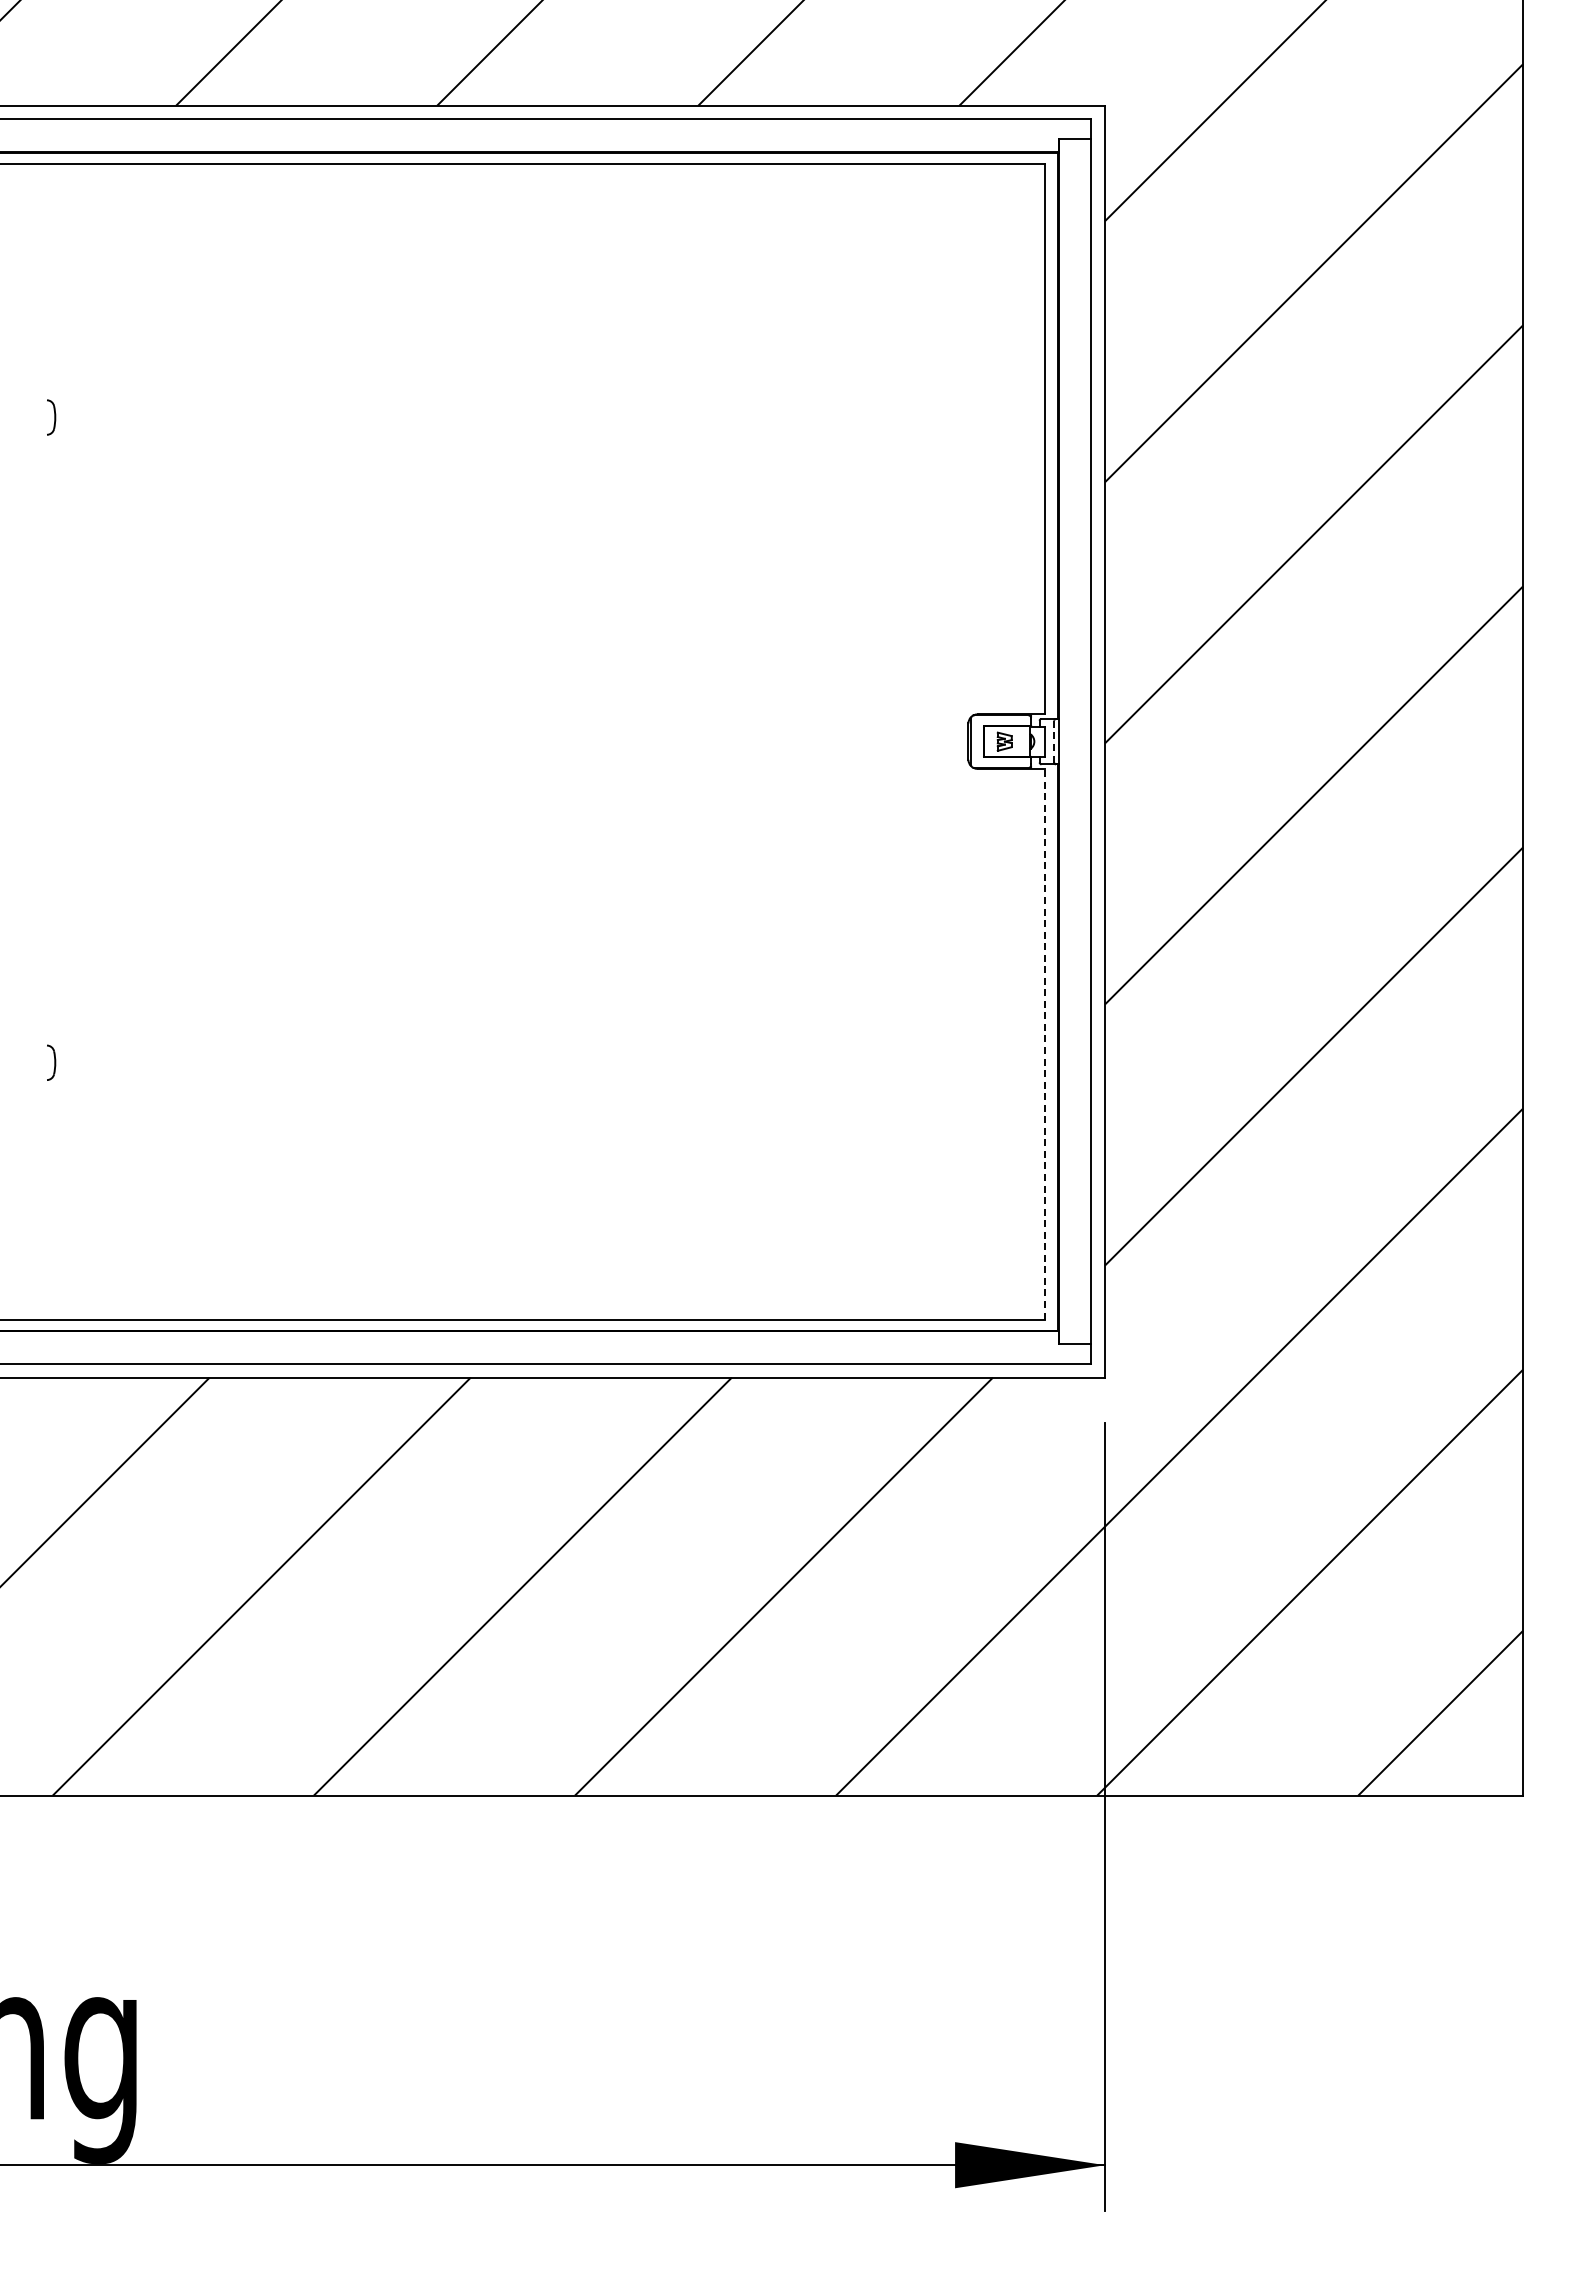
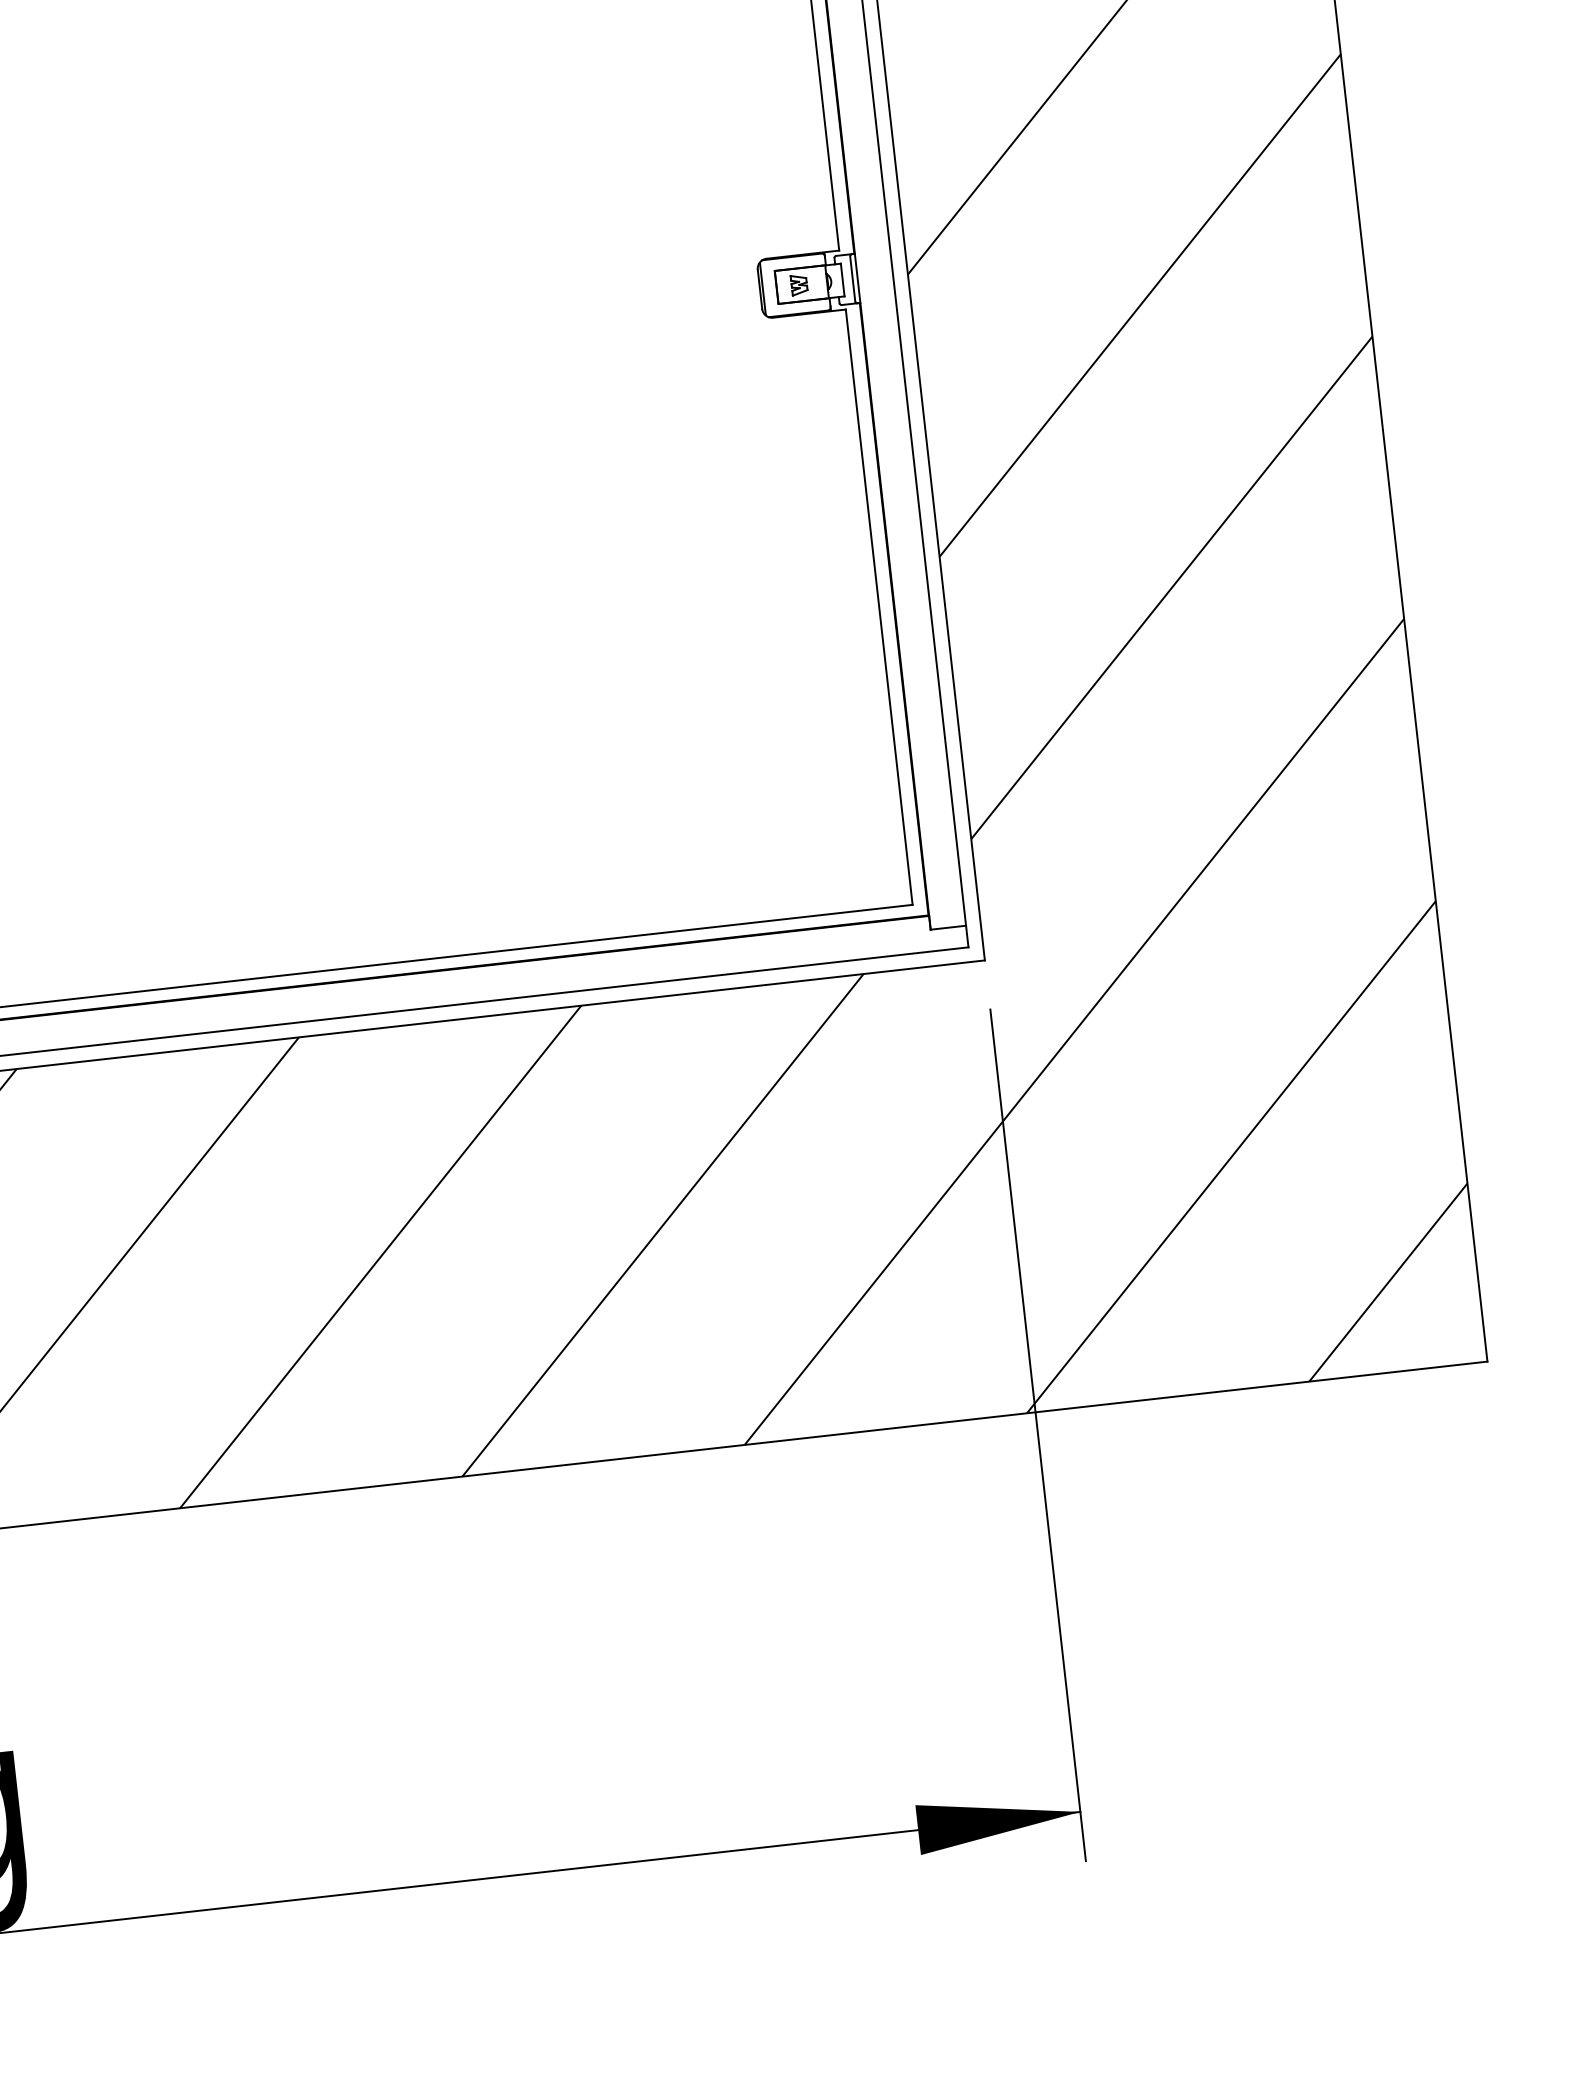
line: (1054, 741) -> (853, 278), dashed -> solid
line: (1044, 1043) -> (878, 606), dashed -> solid

